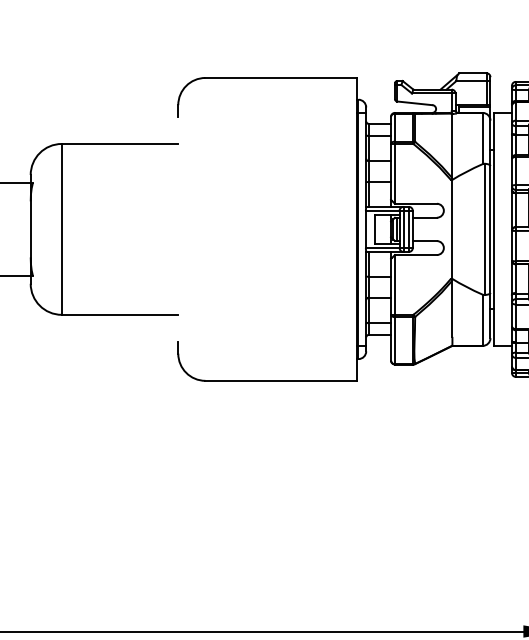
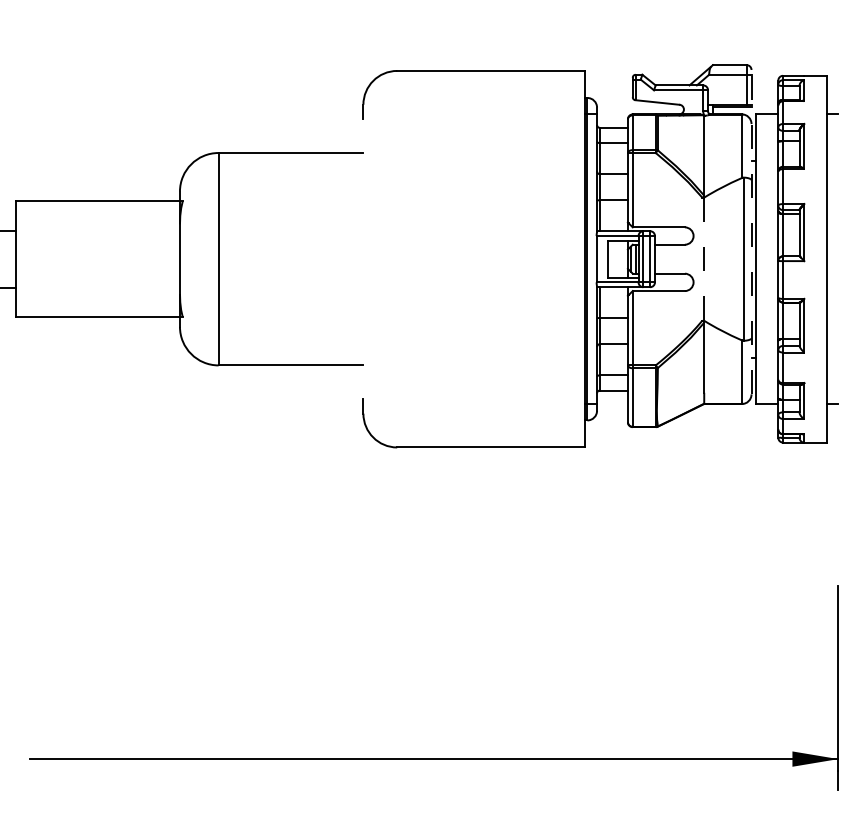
line: (490, 207) -> (751, 231), solid -> dashed
line: (452, 229) -> (704, 259), solid -> dashed

